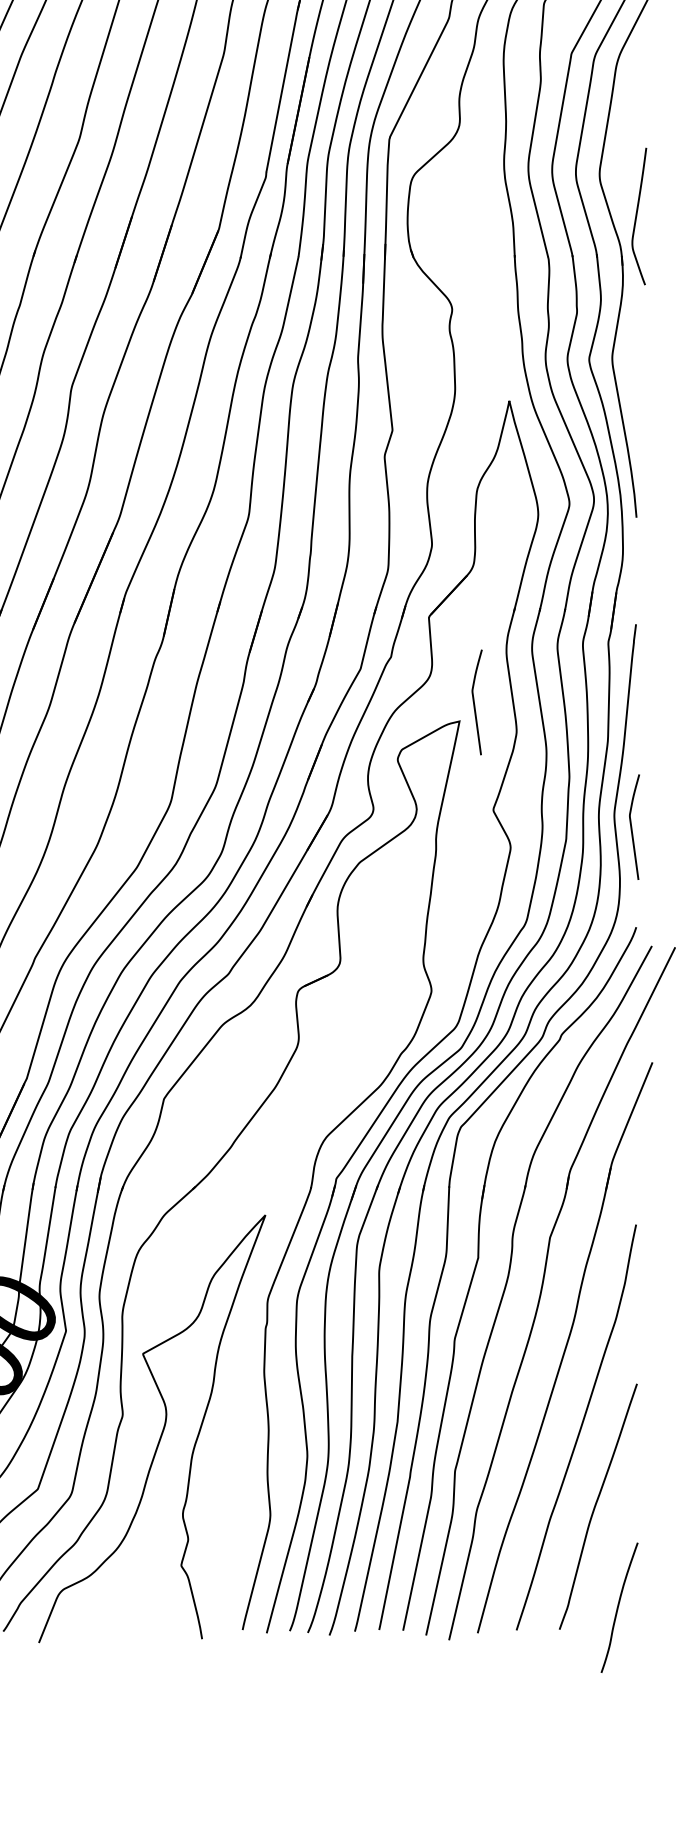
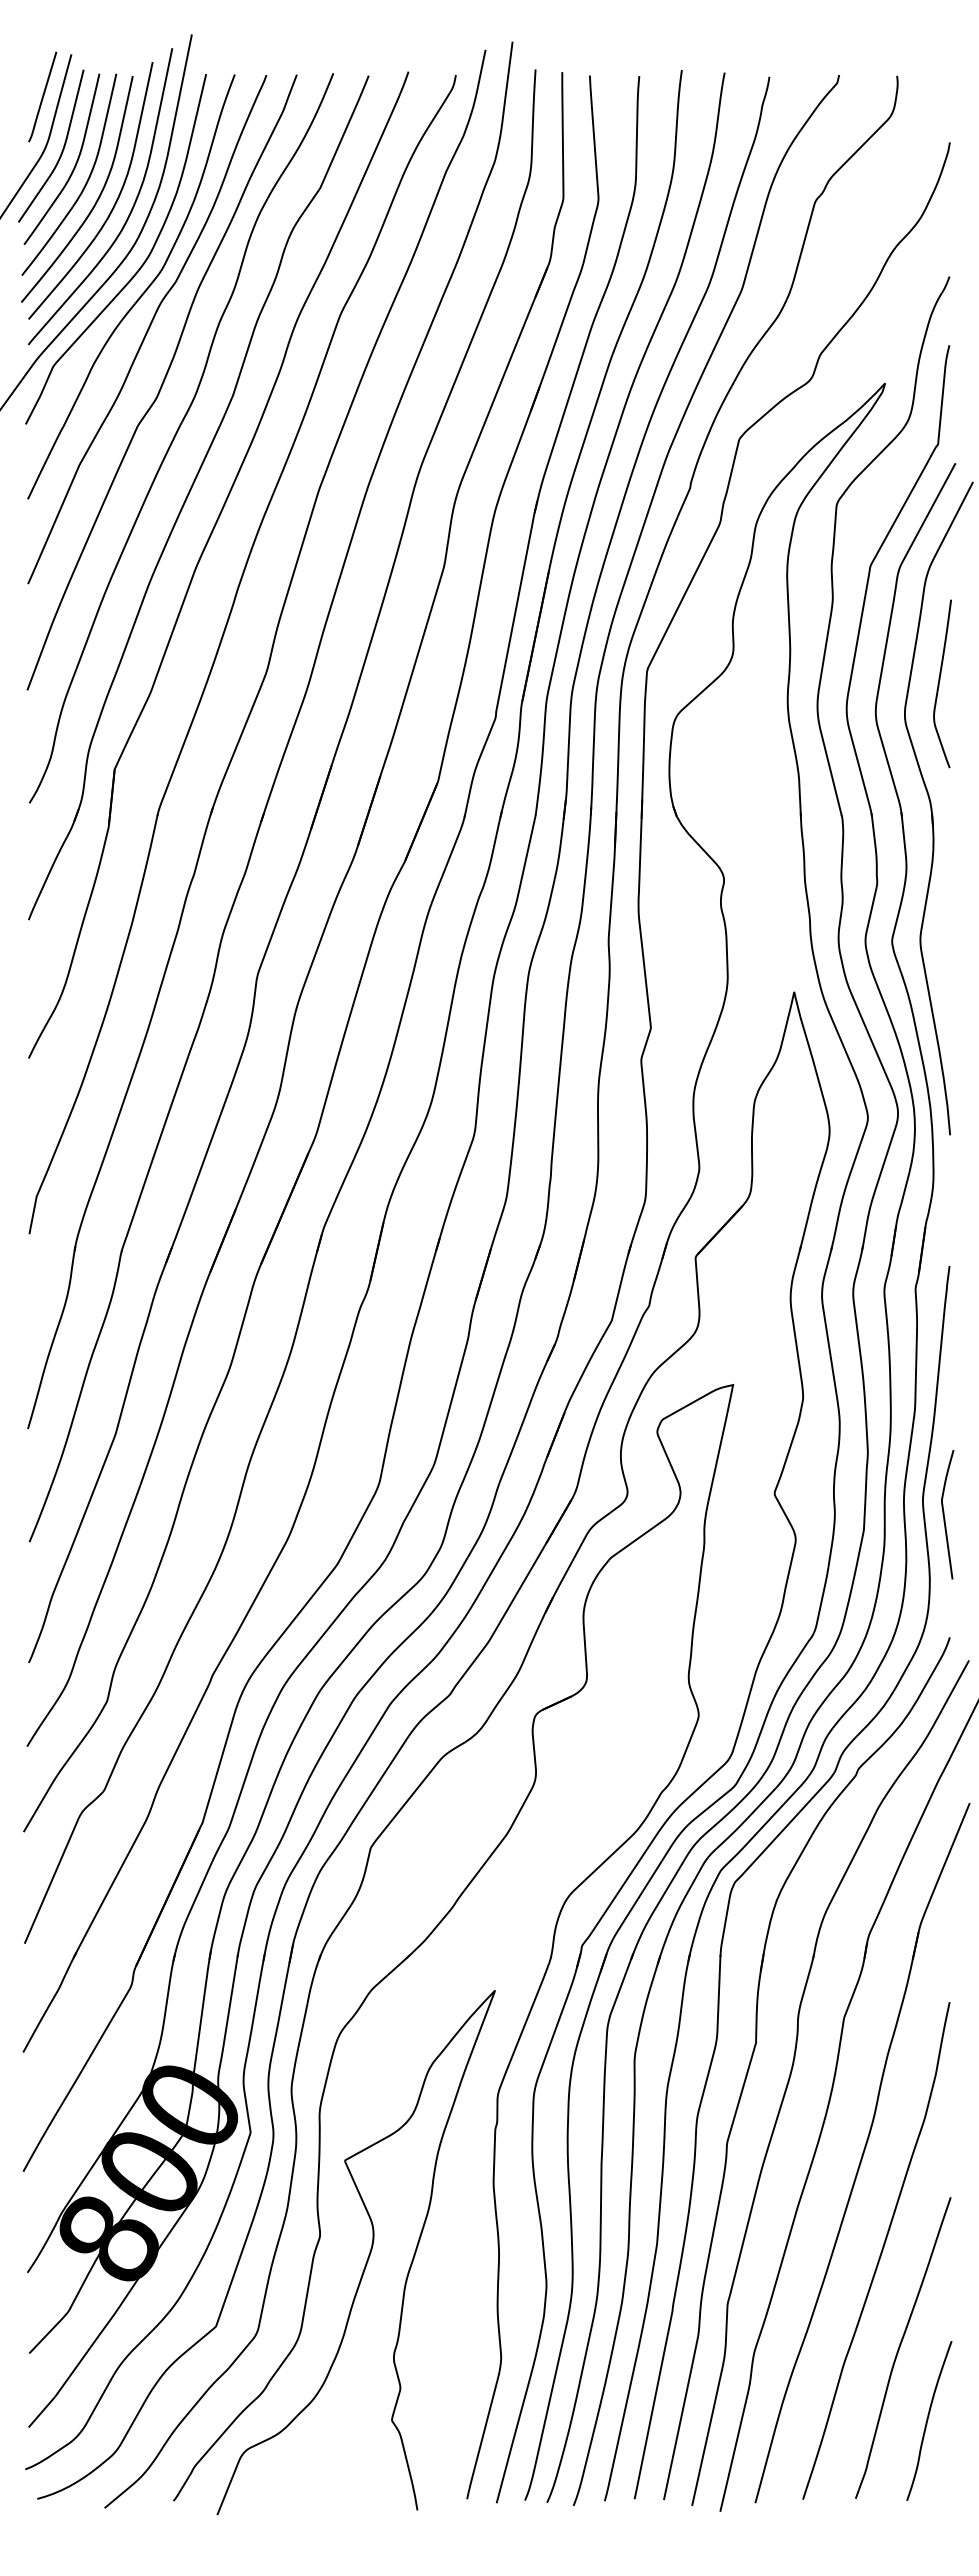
curve: (636, 216) -> (939, 683), moved
curve: (474, 702) -> (751, 1361), removed
curve: (618, 1607) -> (928, 2420), moved

